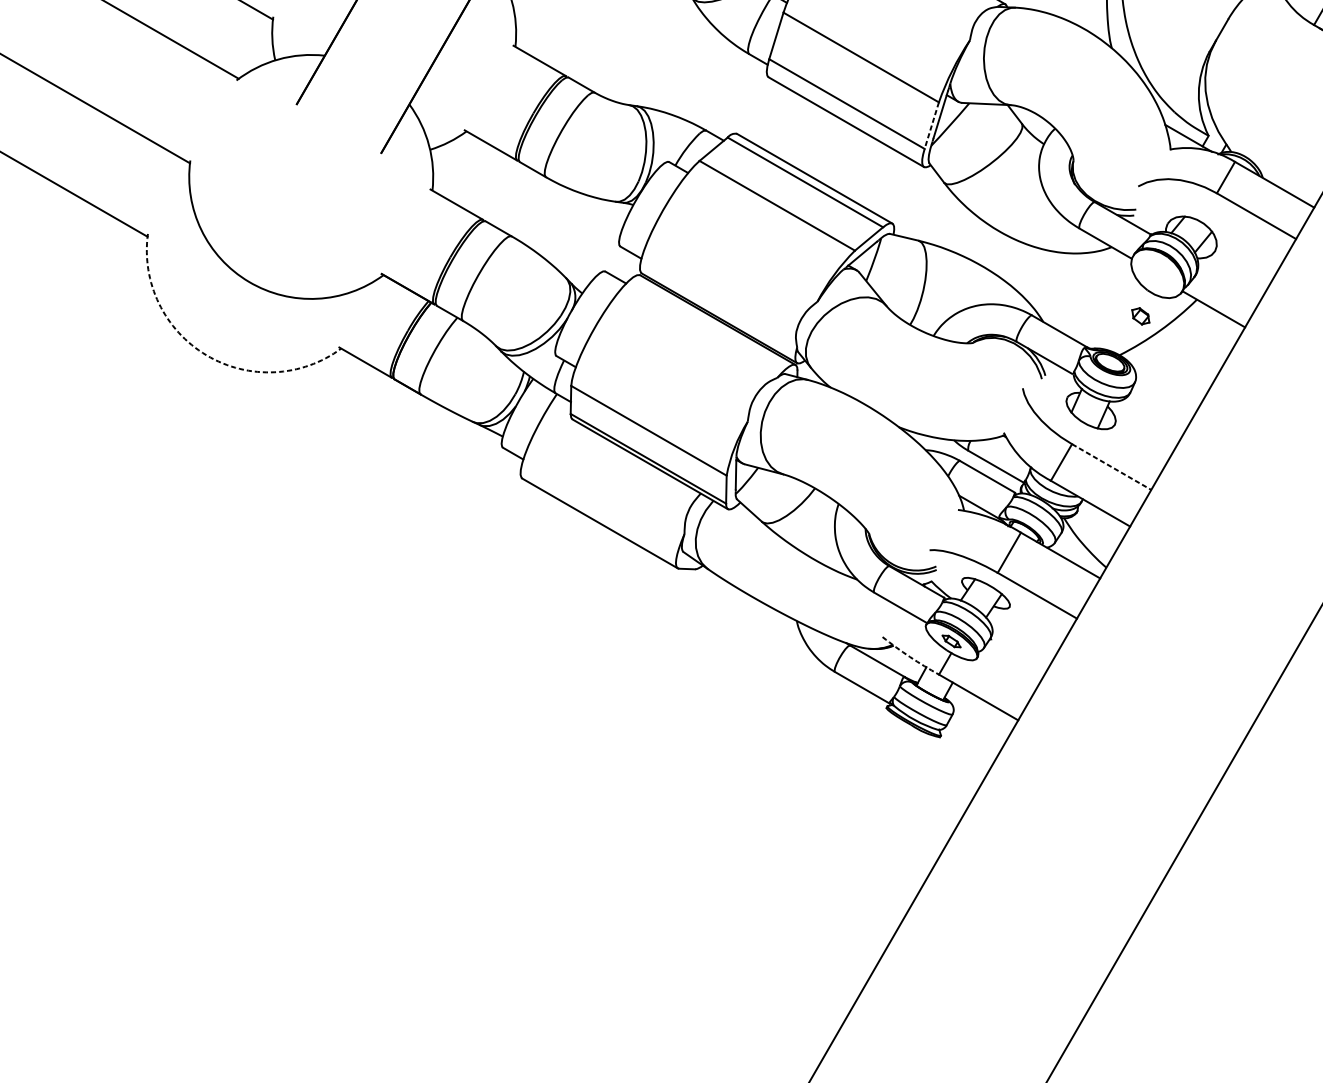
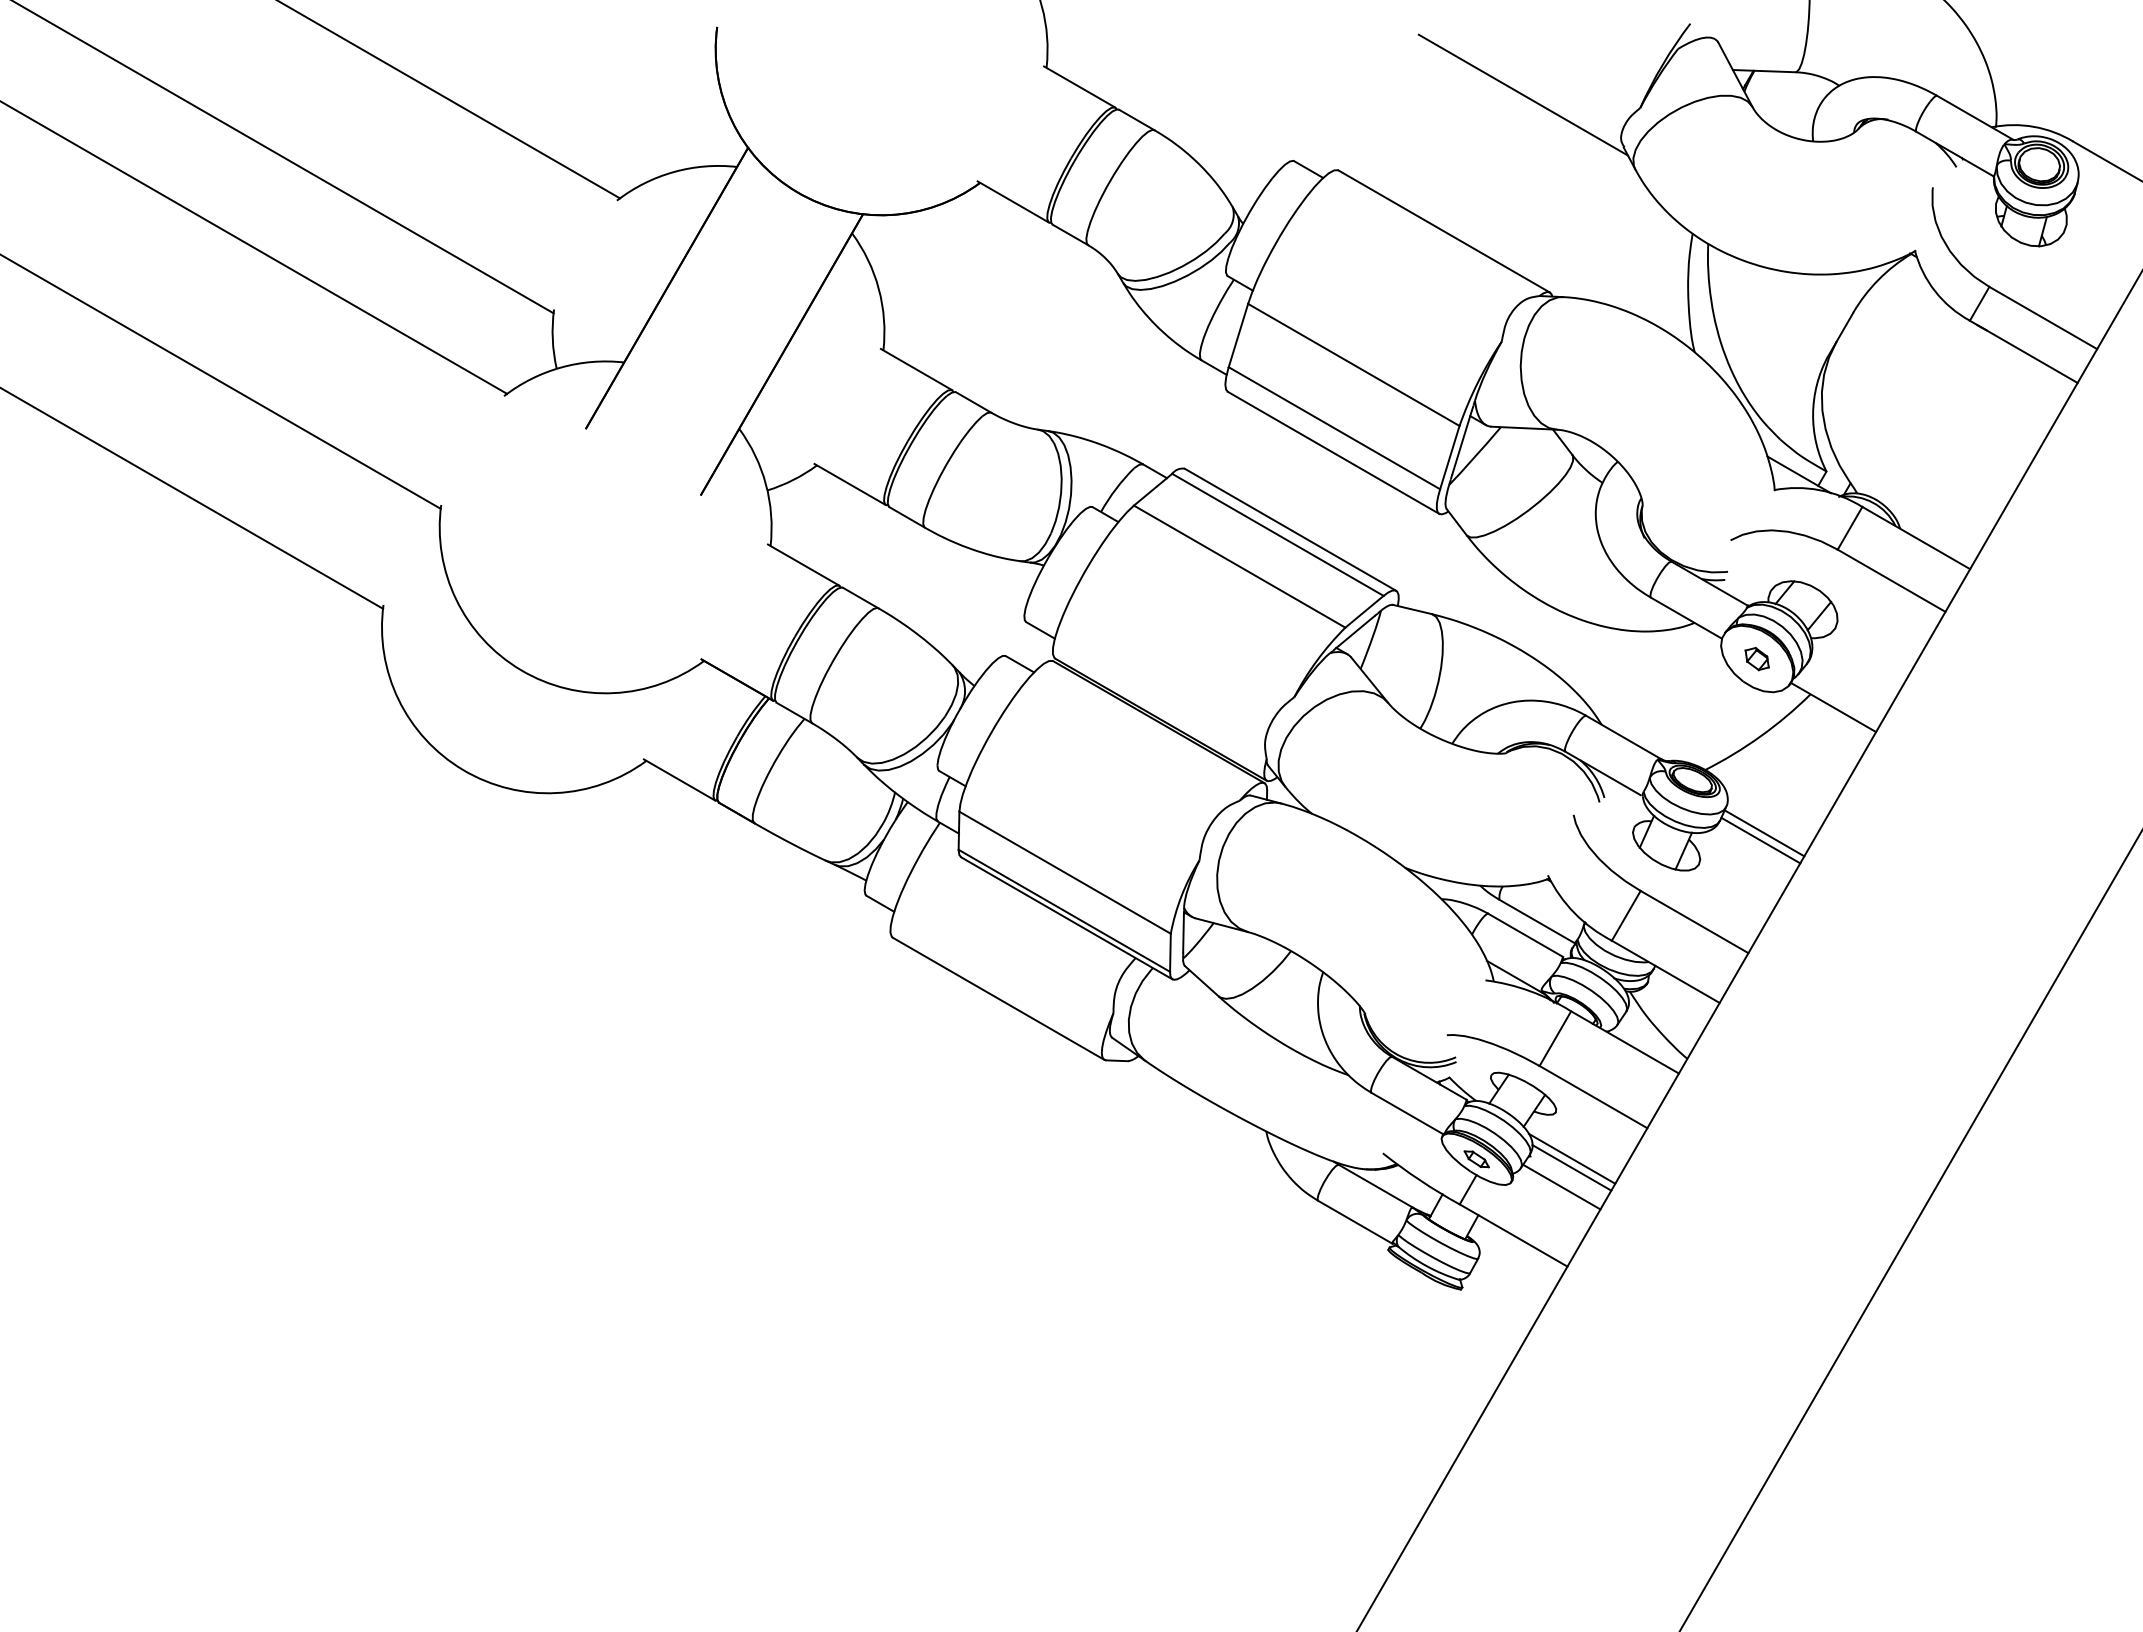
line: (931, 126) -> (1449, 458), dashed -> solid
part: (1140, 315) -> (1756, 658), moved
arc: (206, 355) -> (463, 770), dashed -> solid
line: (1163, 401) -> (1764, 833), added
line: (1160, 407) -> (1760, 840), added
line: (1112, 467) -> (1695, 922), dashed -> solid
line: (1021, 640) -> (1571, 1158), added
line: (1021, 647) -> (1571, 1167), added
arc: (910, 657) -> (1420, 1180), dashed -> solid
line: (1013, 661) -> (1561, 1186), added

